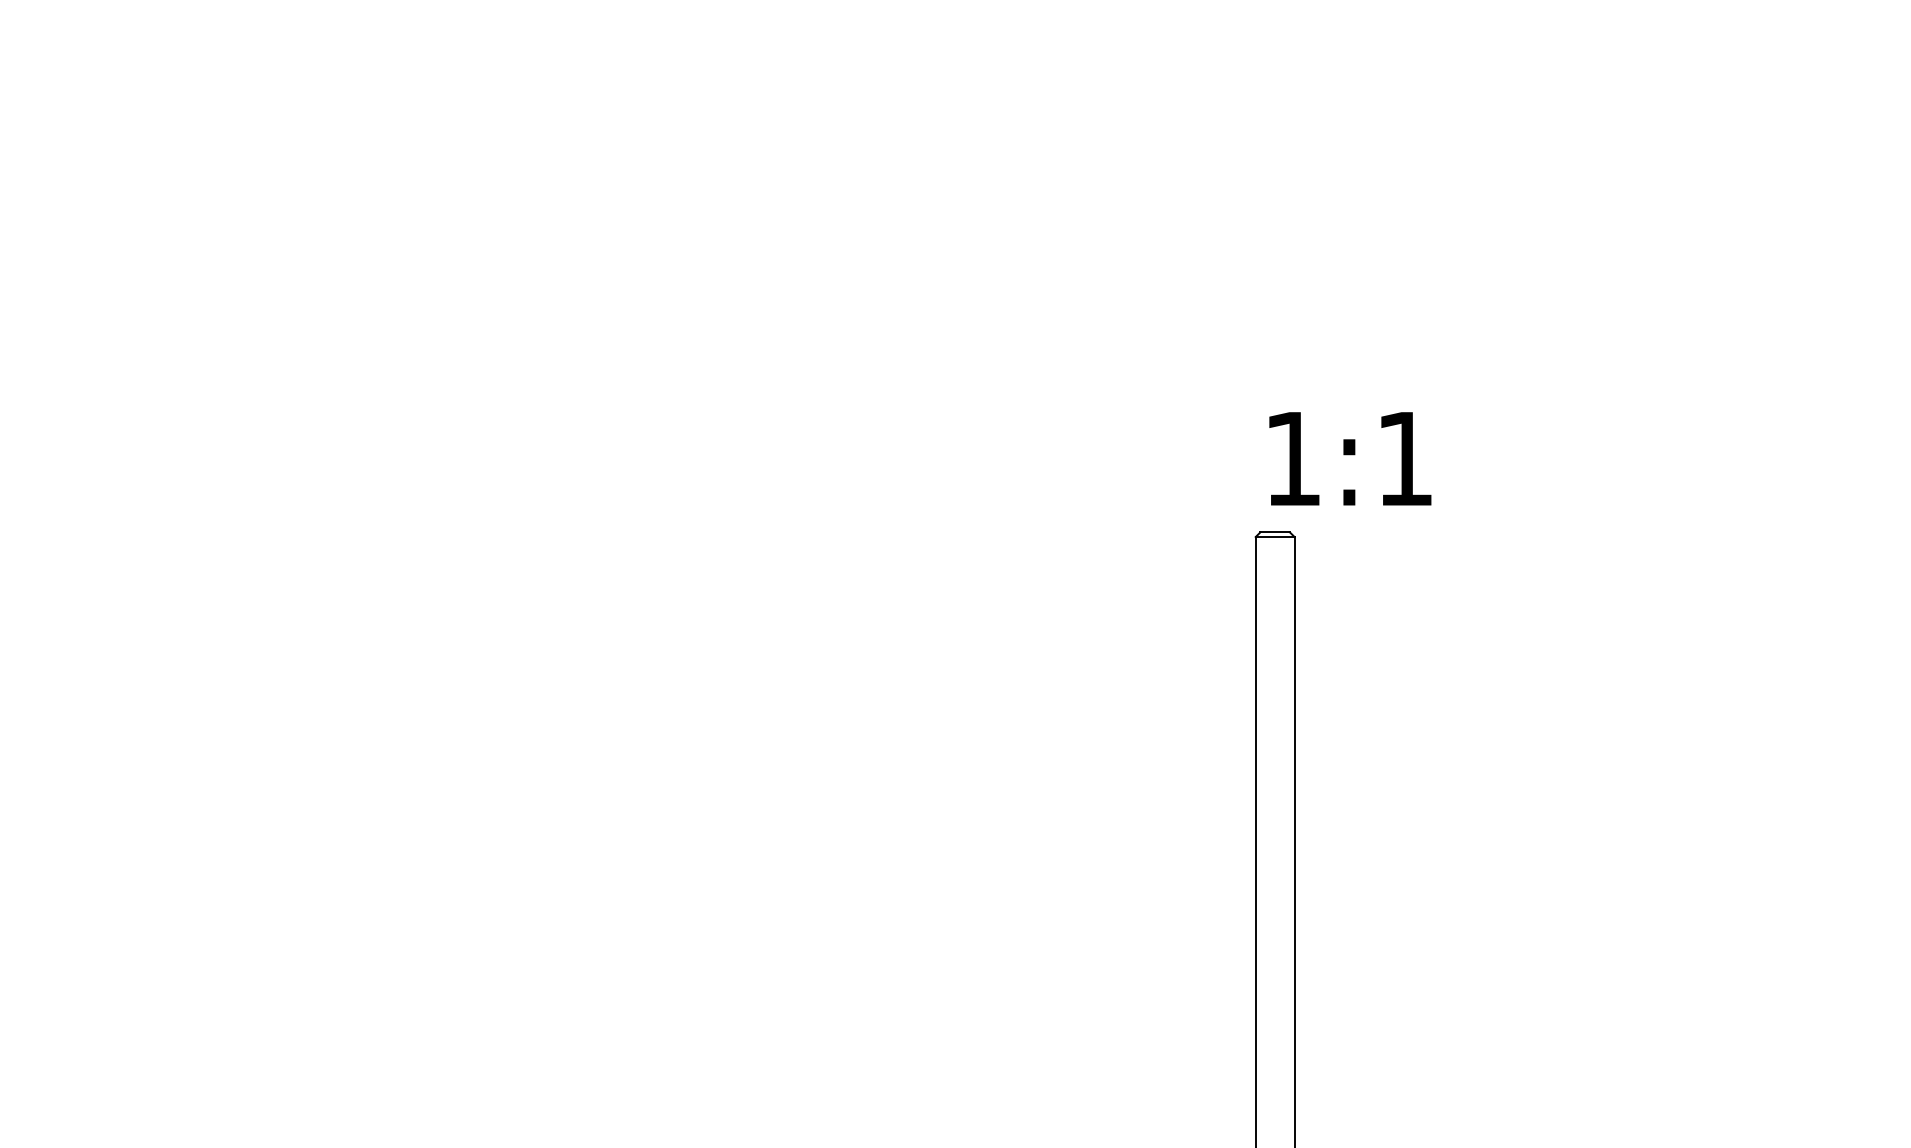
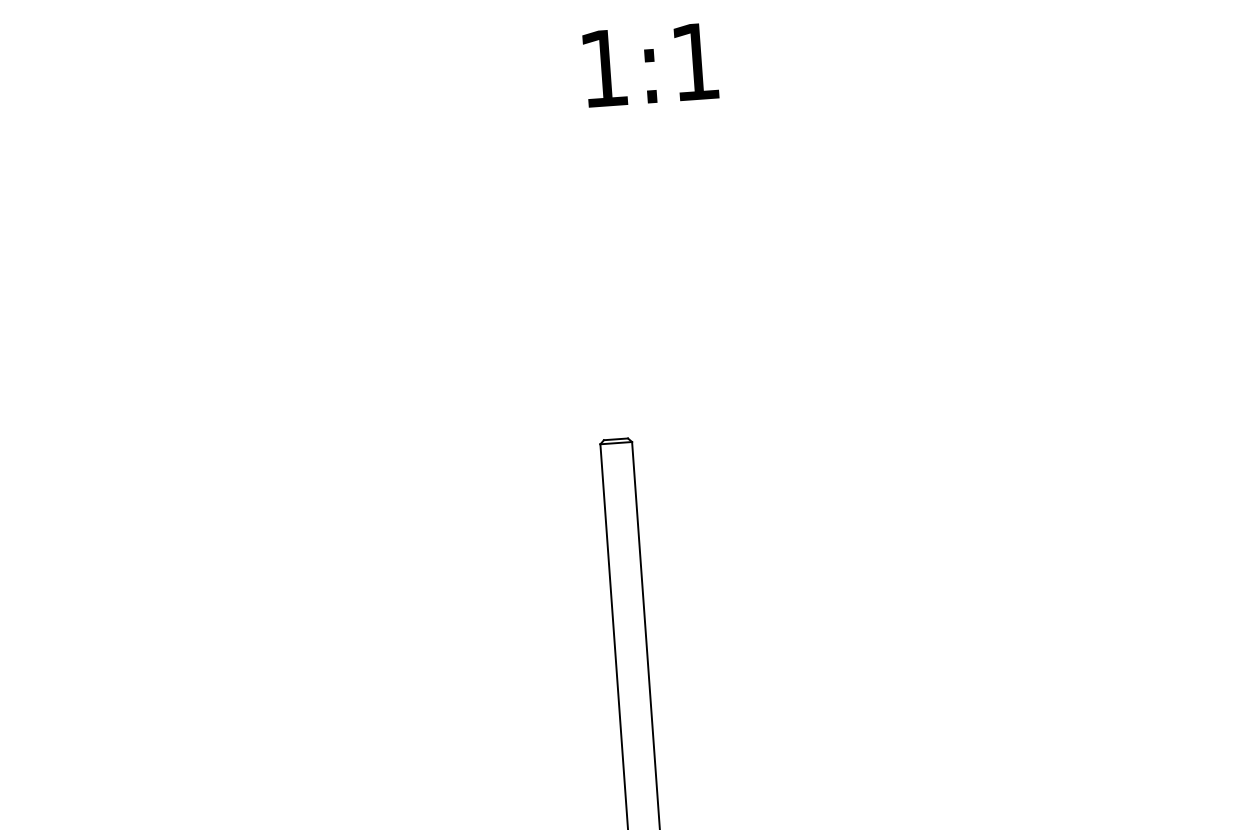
text: (1350, 458) -> (650, 64), moved

